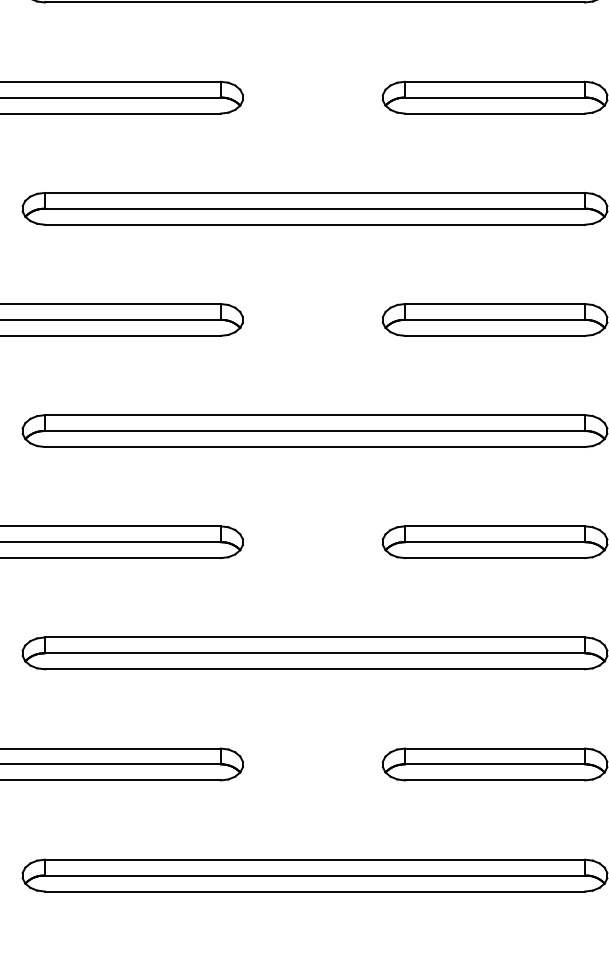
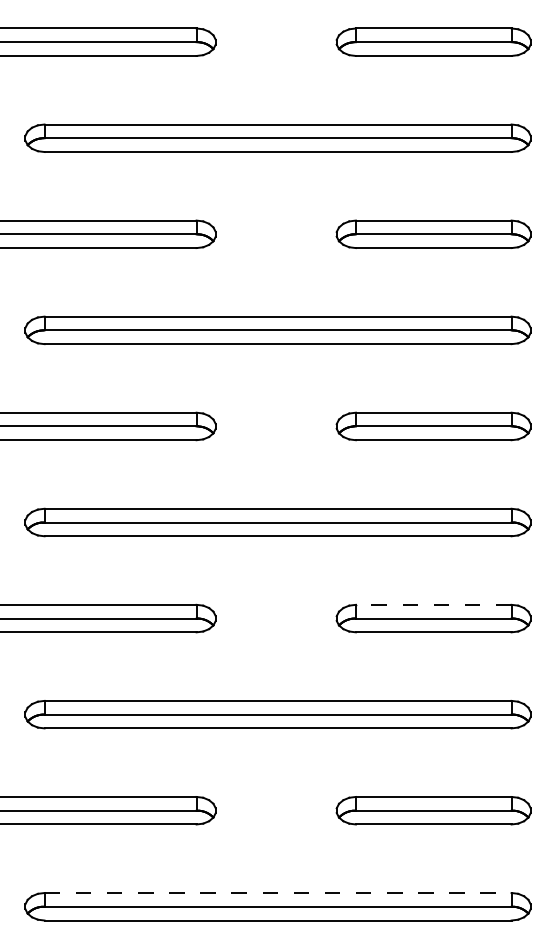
line: (494, 525) -> (433, 604), solid -> dashed
line: (315, 860) -> (278, 893), solid -> dashed

